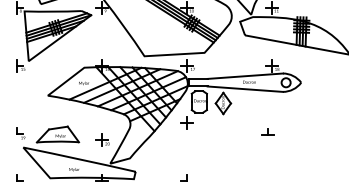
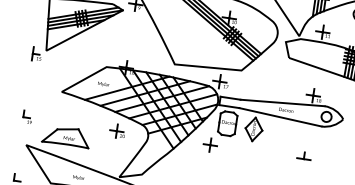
part: (267, 131) -> (304, 155), moved
part: (20, 133) -> (27, 116), moved
part: (102, 139) -> (117, 130), moved

